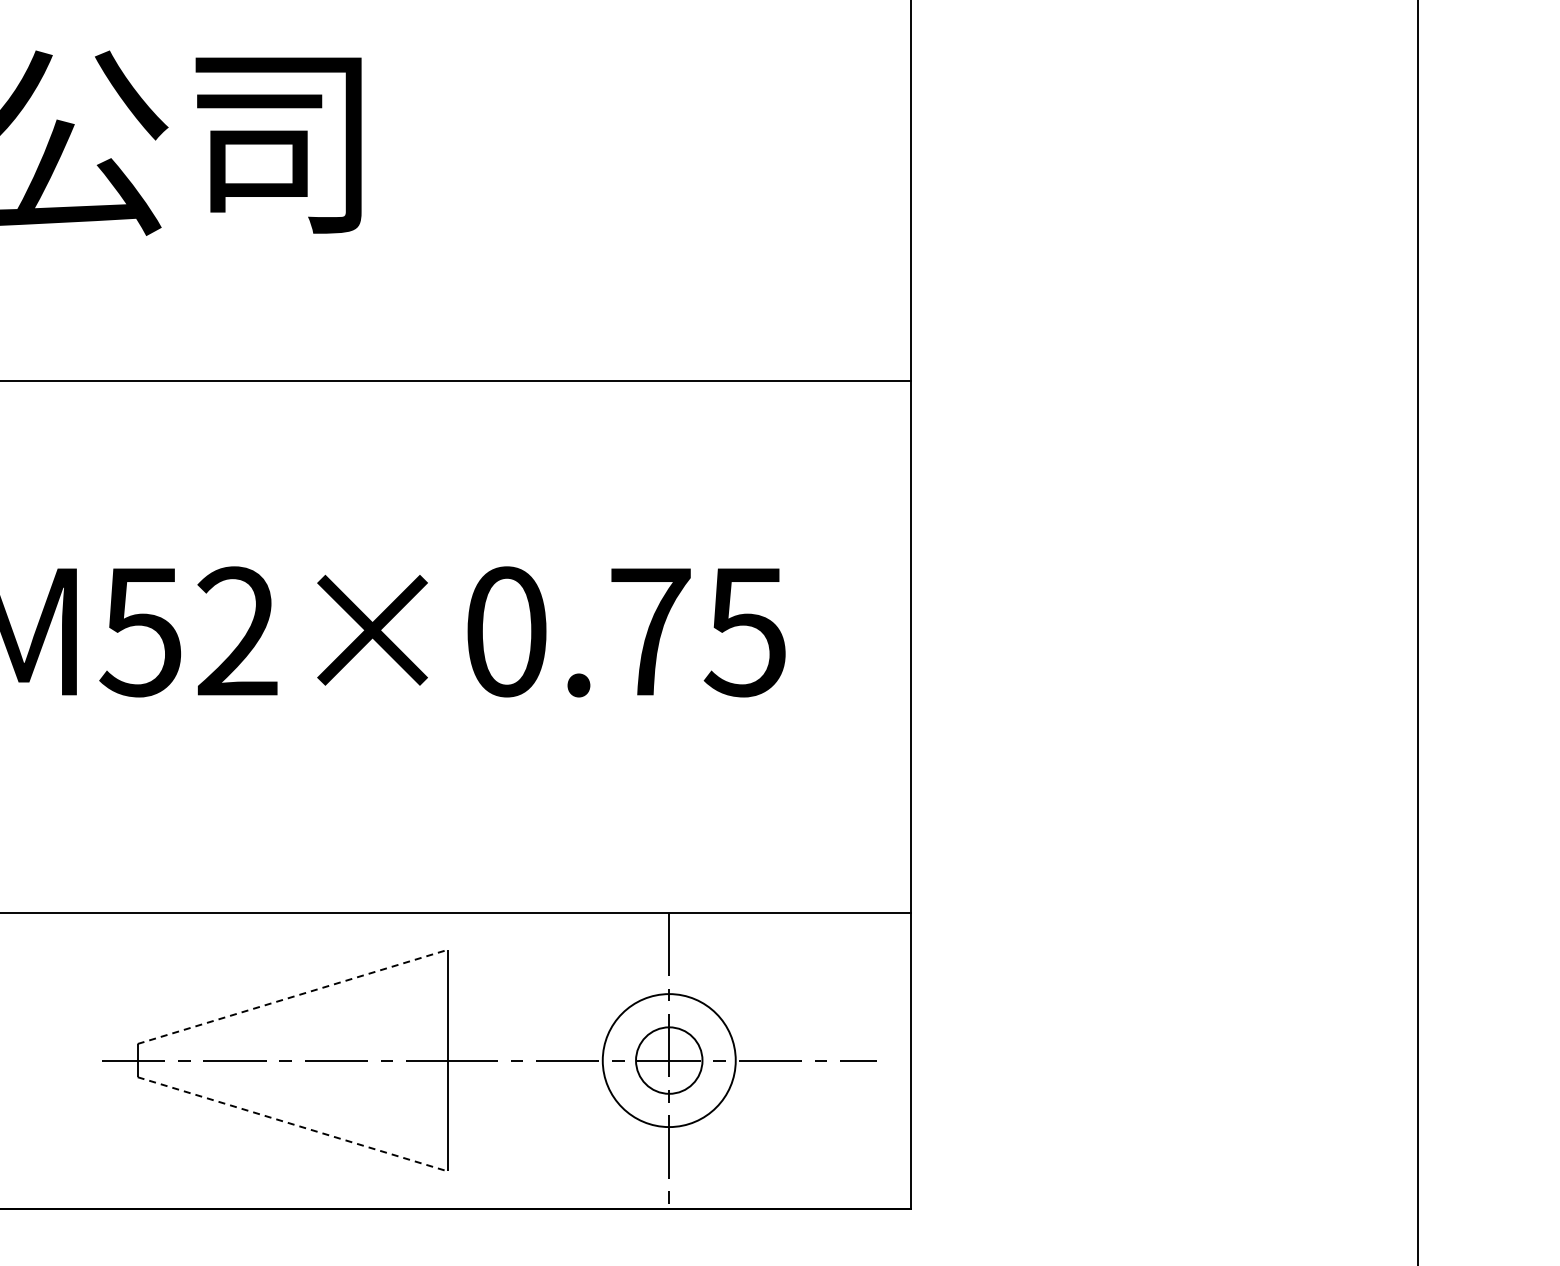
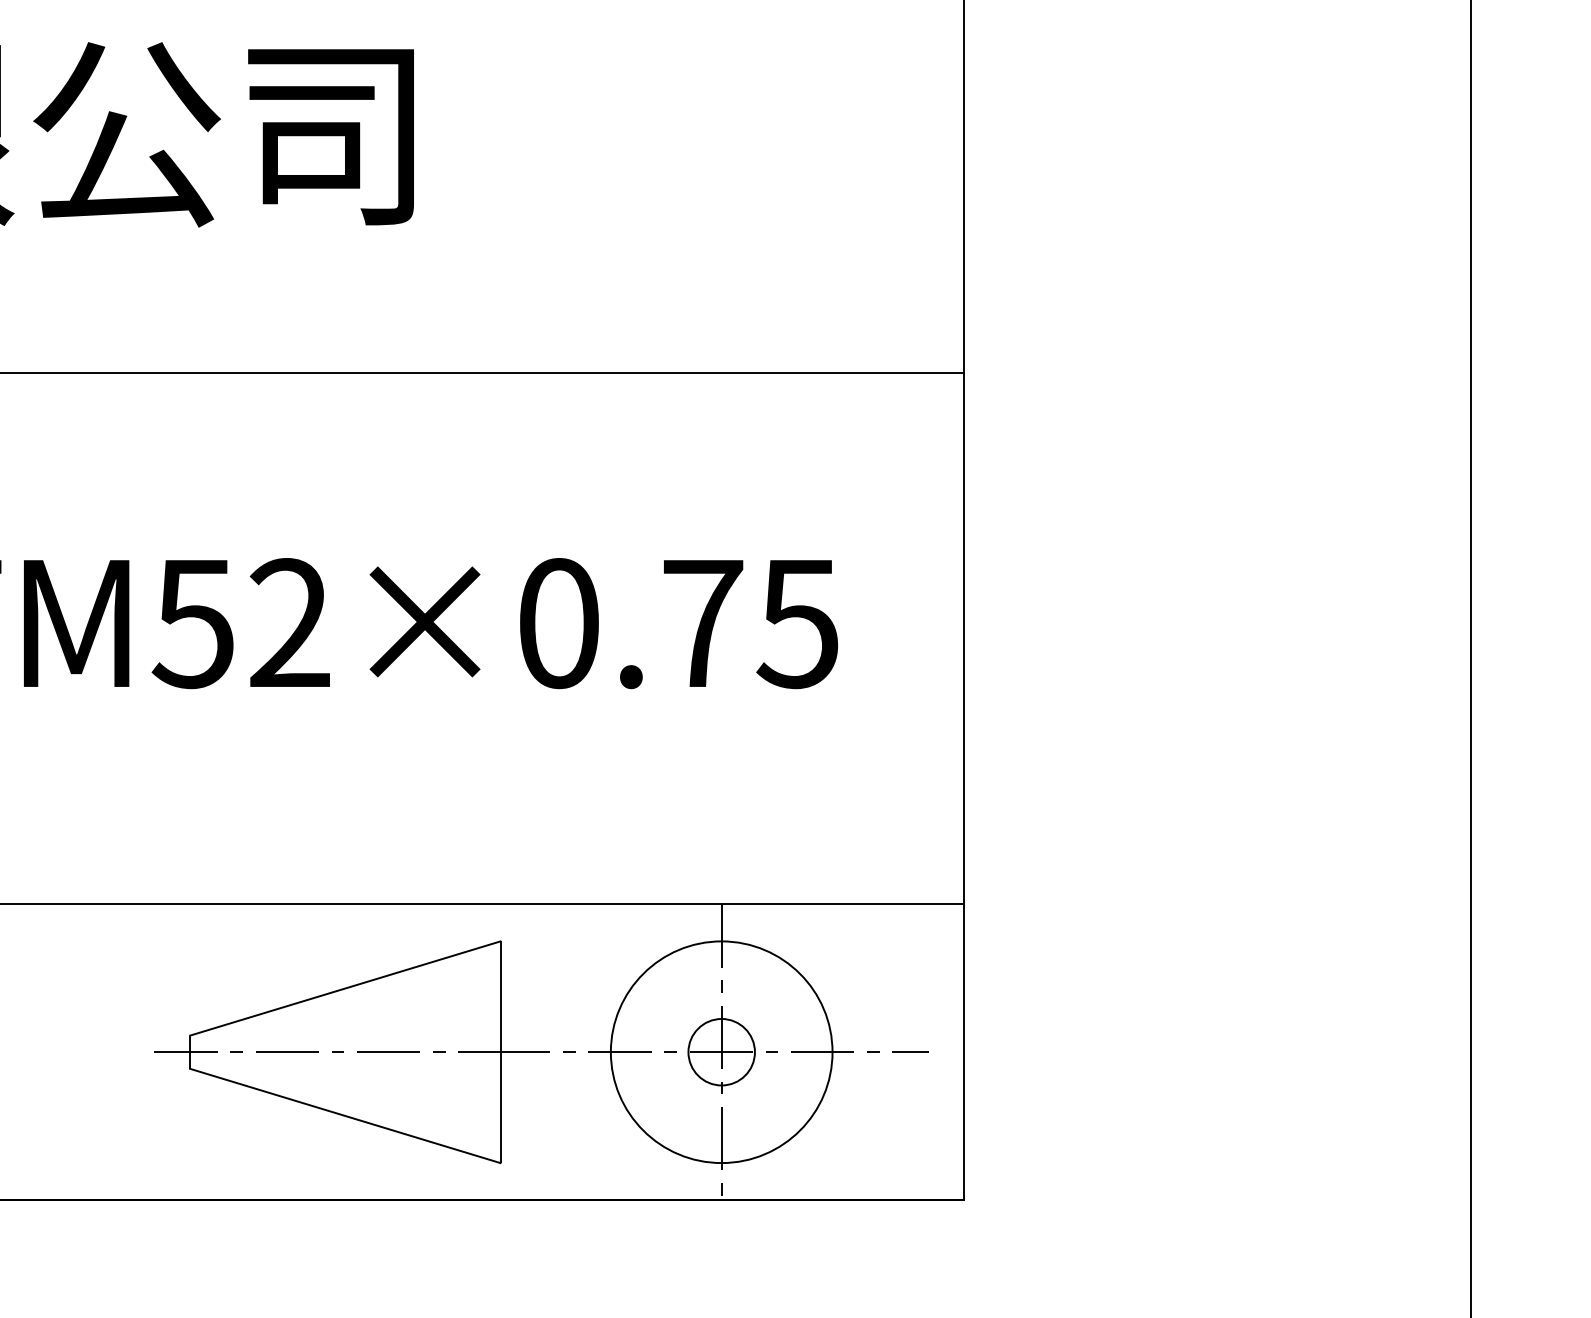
line: (293, 996) -> (345, 988), dashed -> solid
circle: (669, 1060) -> (721, 1052), size x1.67
line: (293, 1124) -> (345, 1116), dashed -> solid

